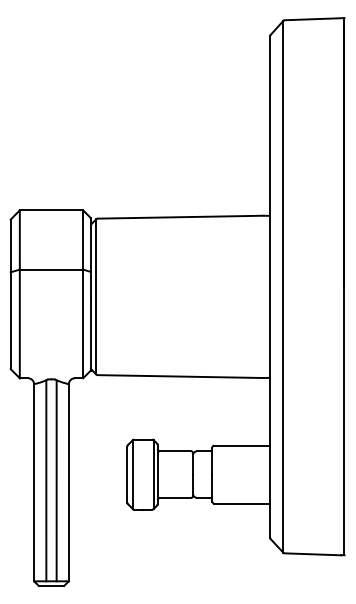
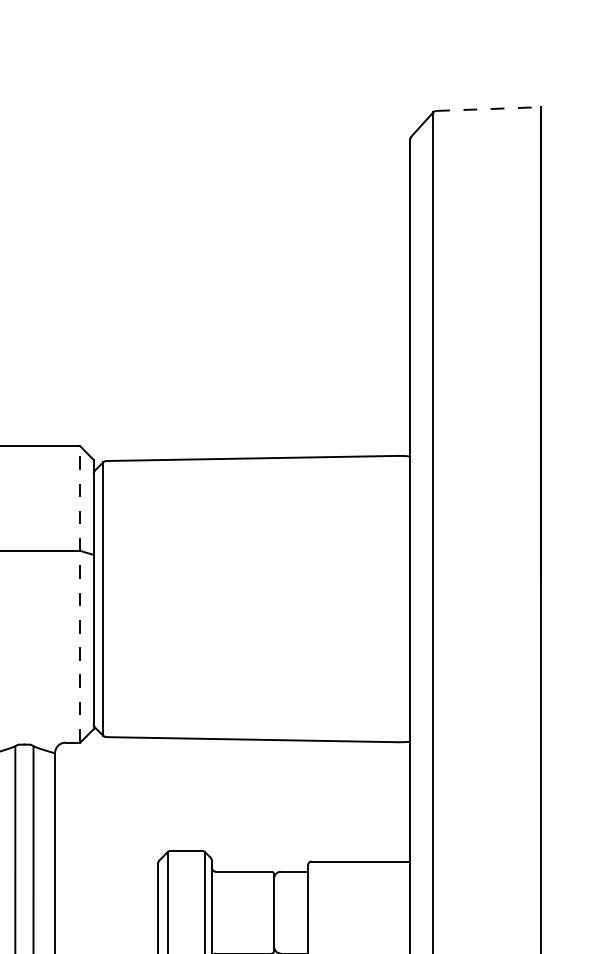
line: (314, 19) -> (488, 109), solid -> dashed
line: (83, 294) -> (80, 594), solid -> dashed

